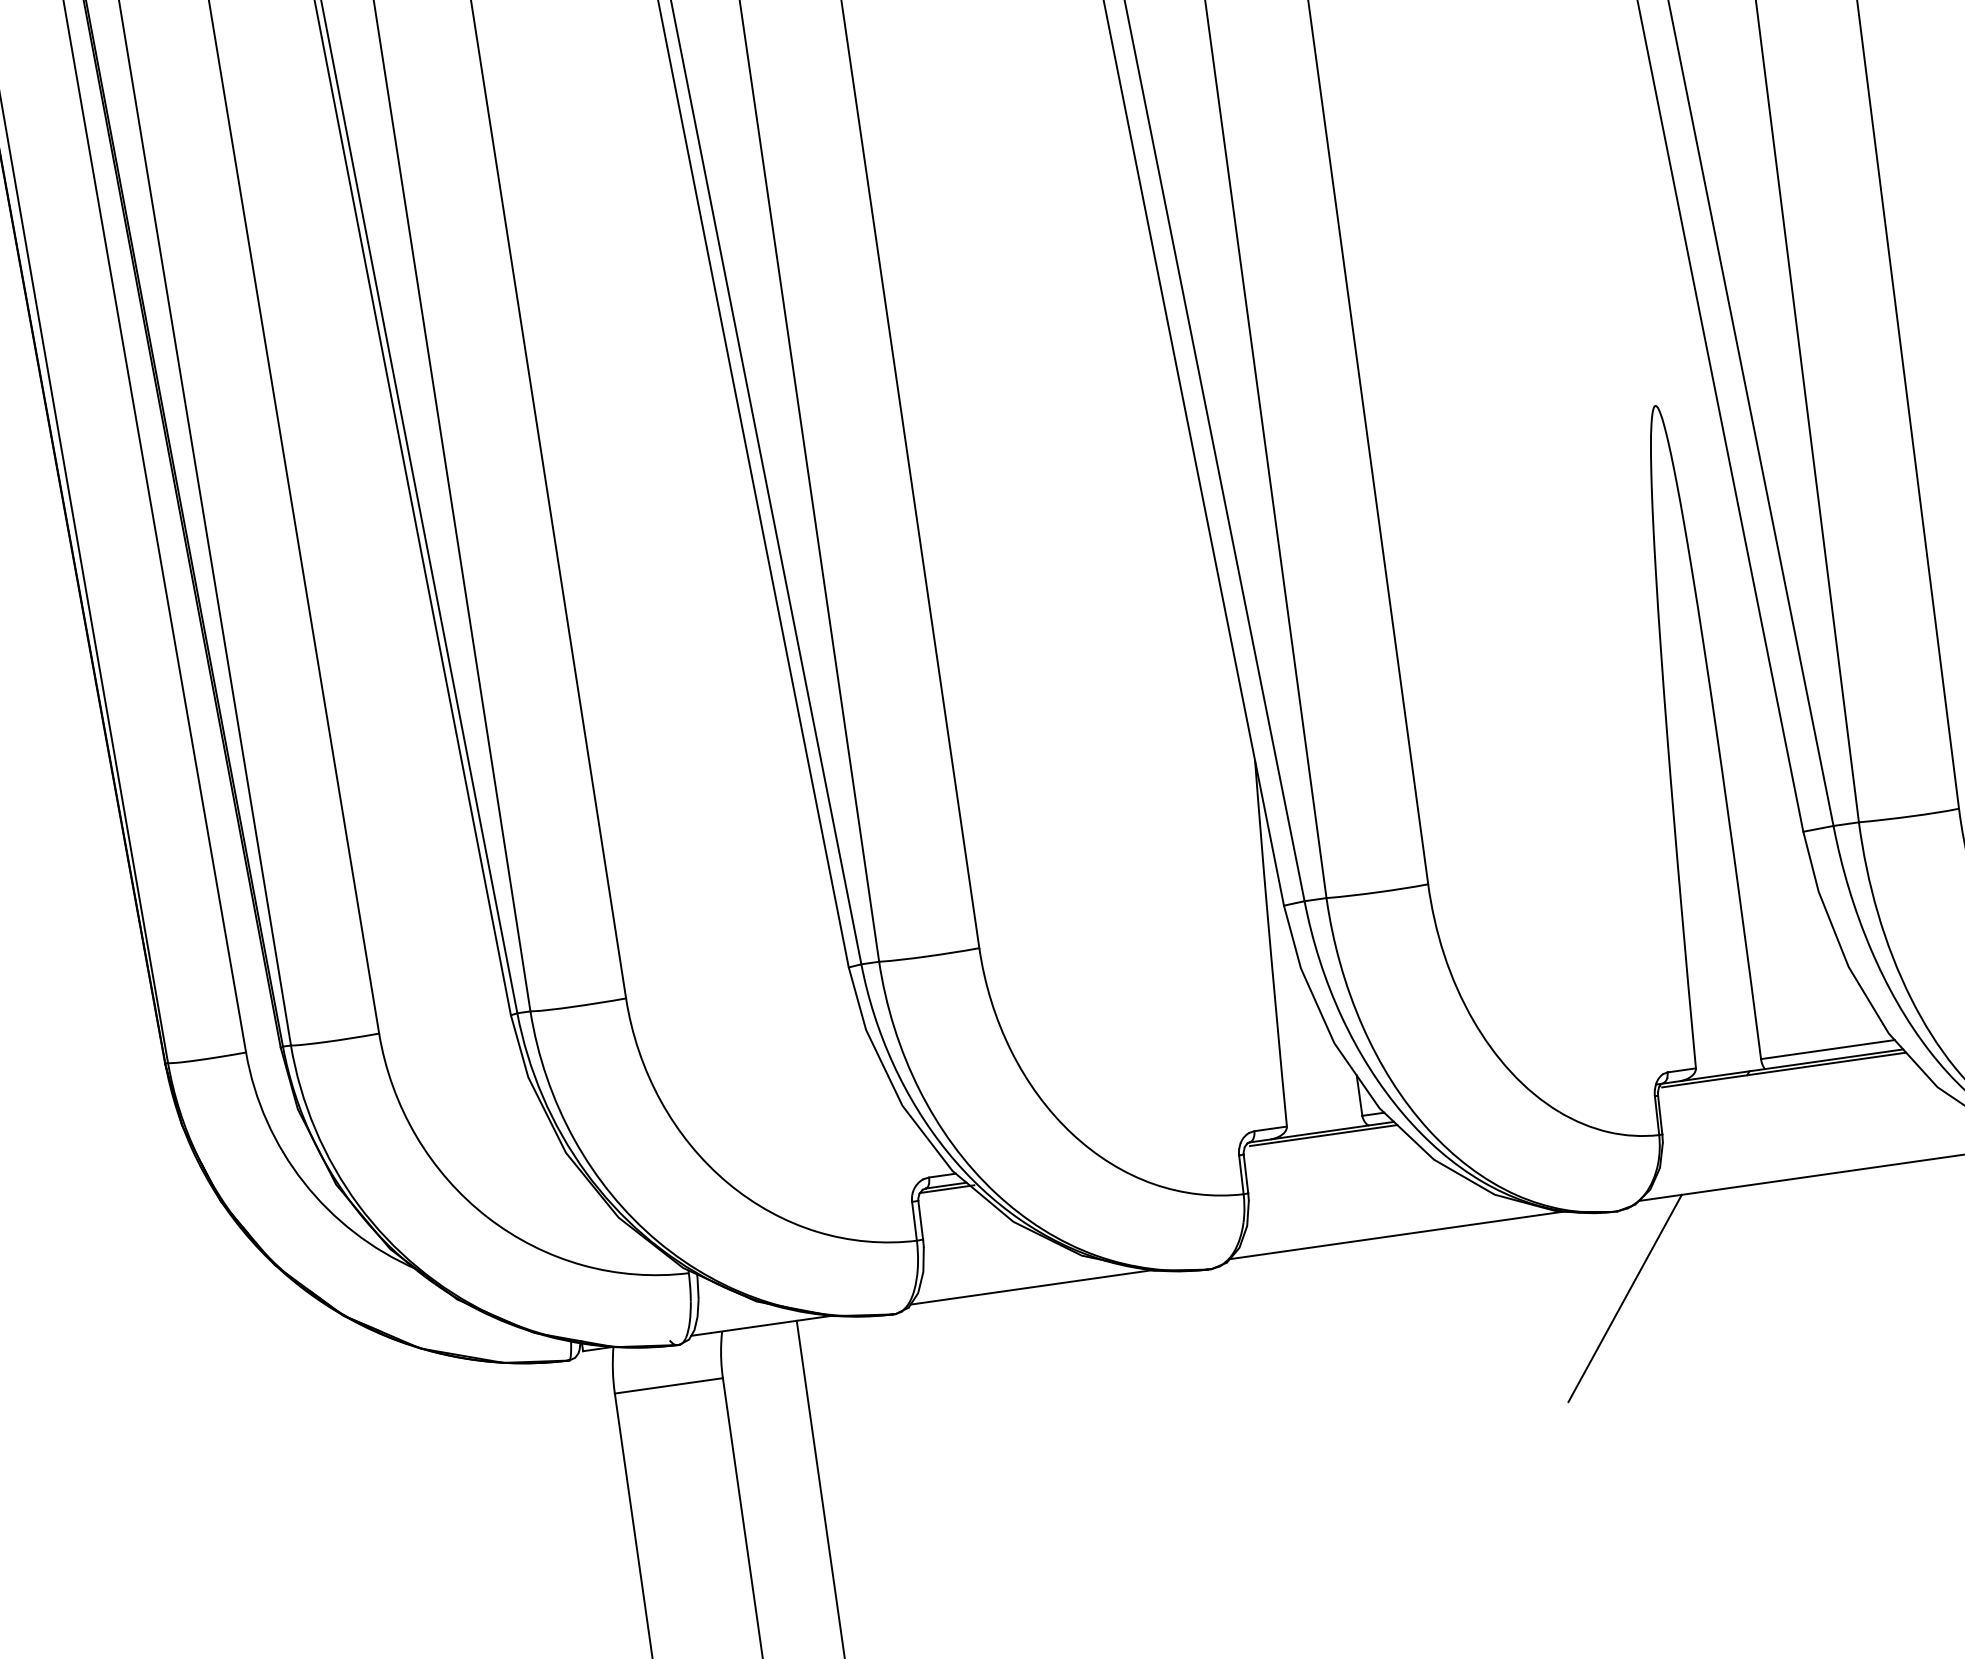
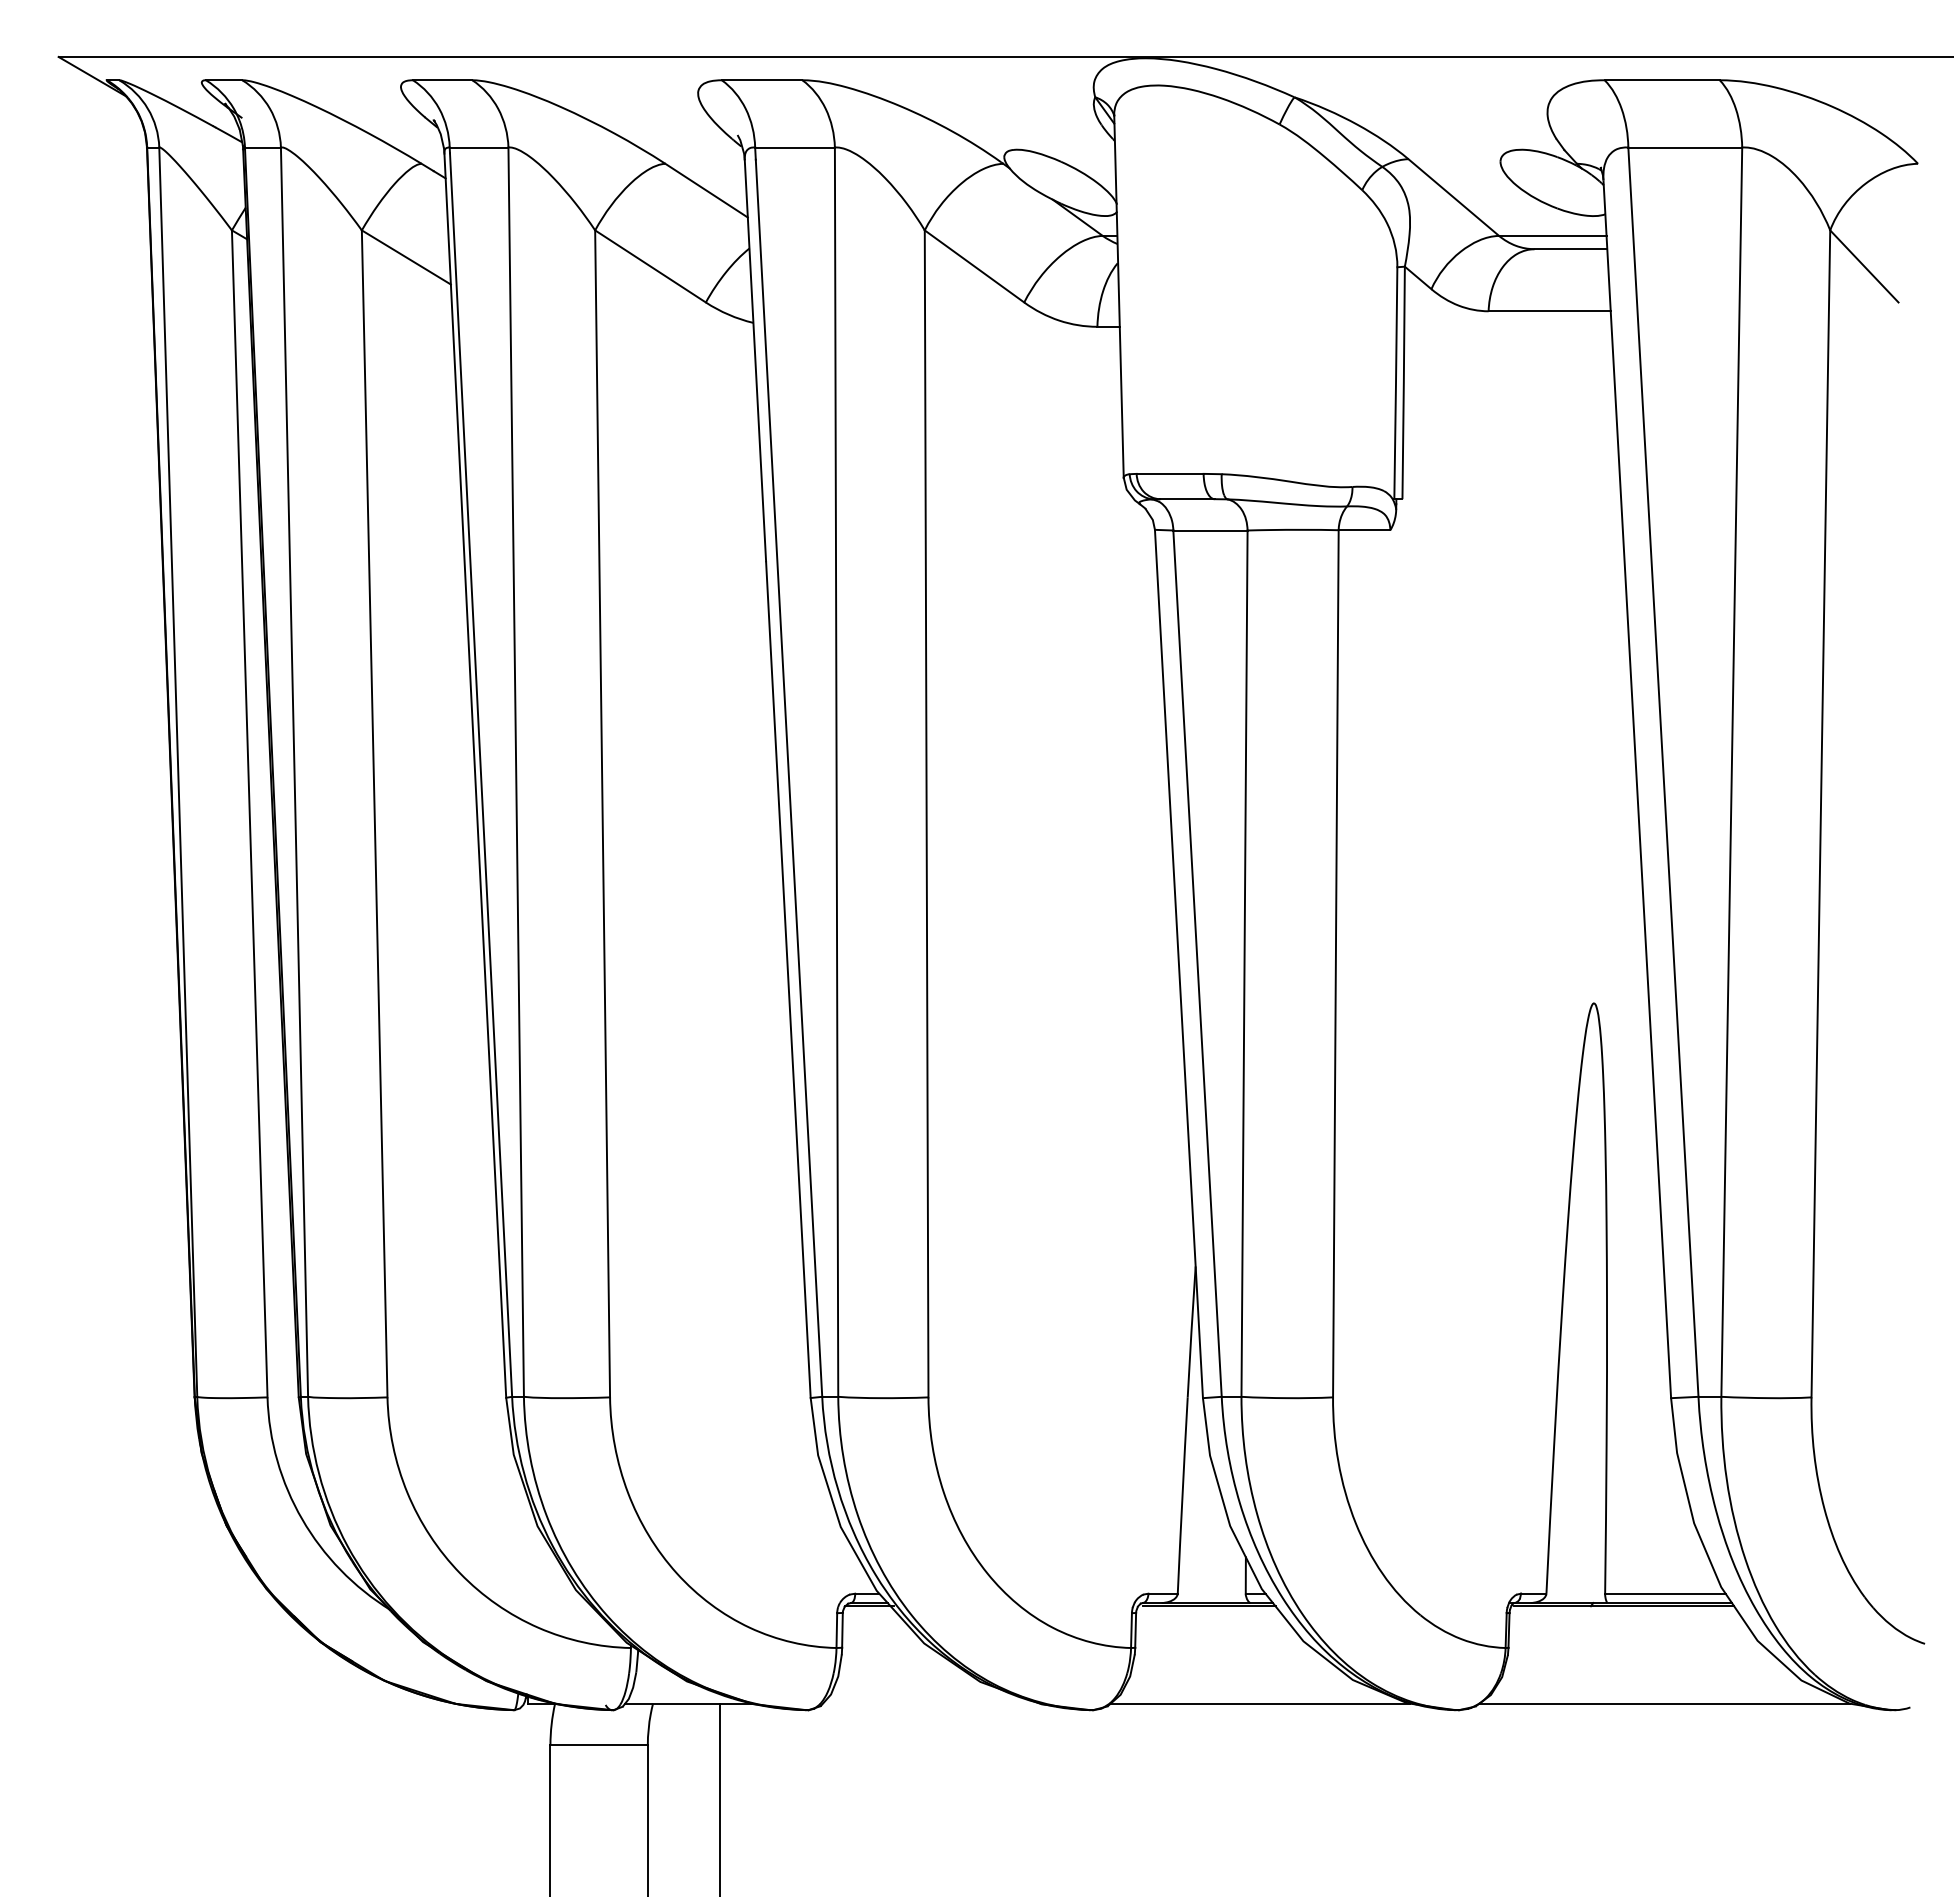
line: (1031, 1287) -> (931, 1703), removed
line: (1624, 1297) -> (1454, 1787), removed

